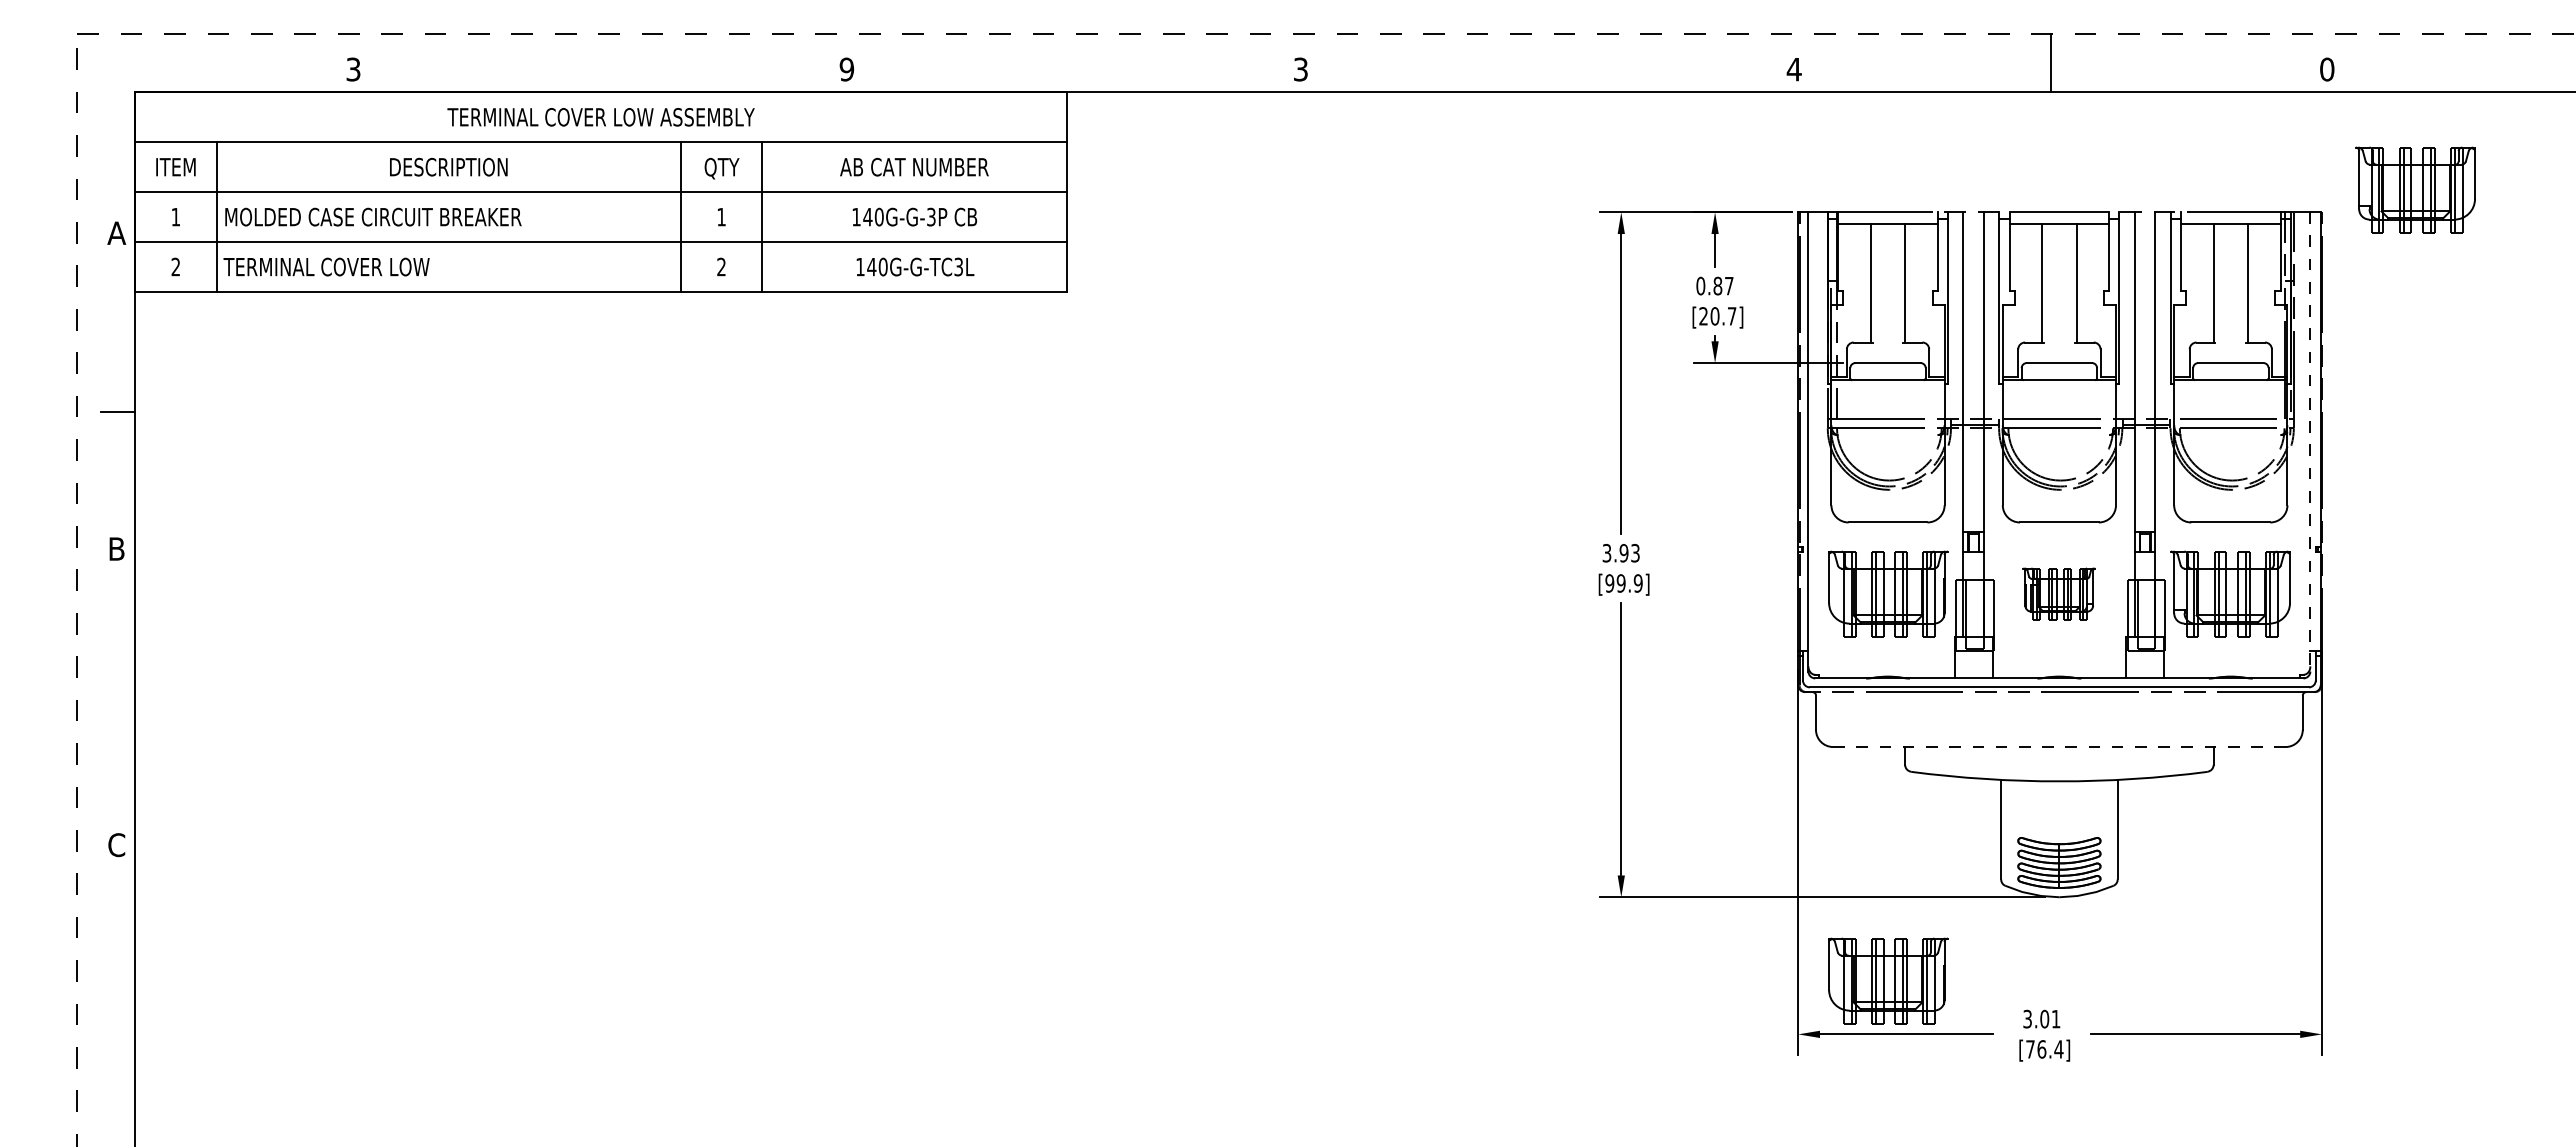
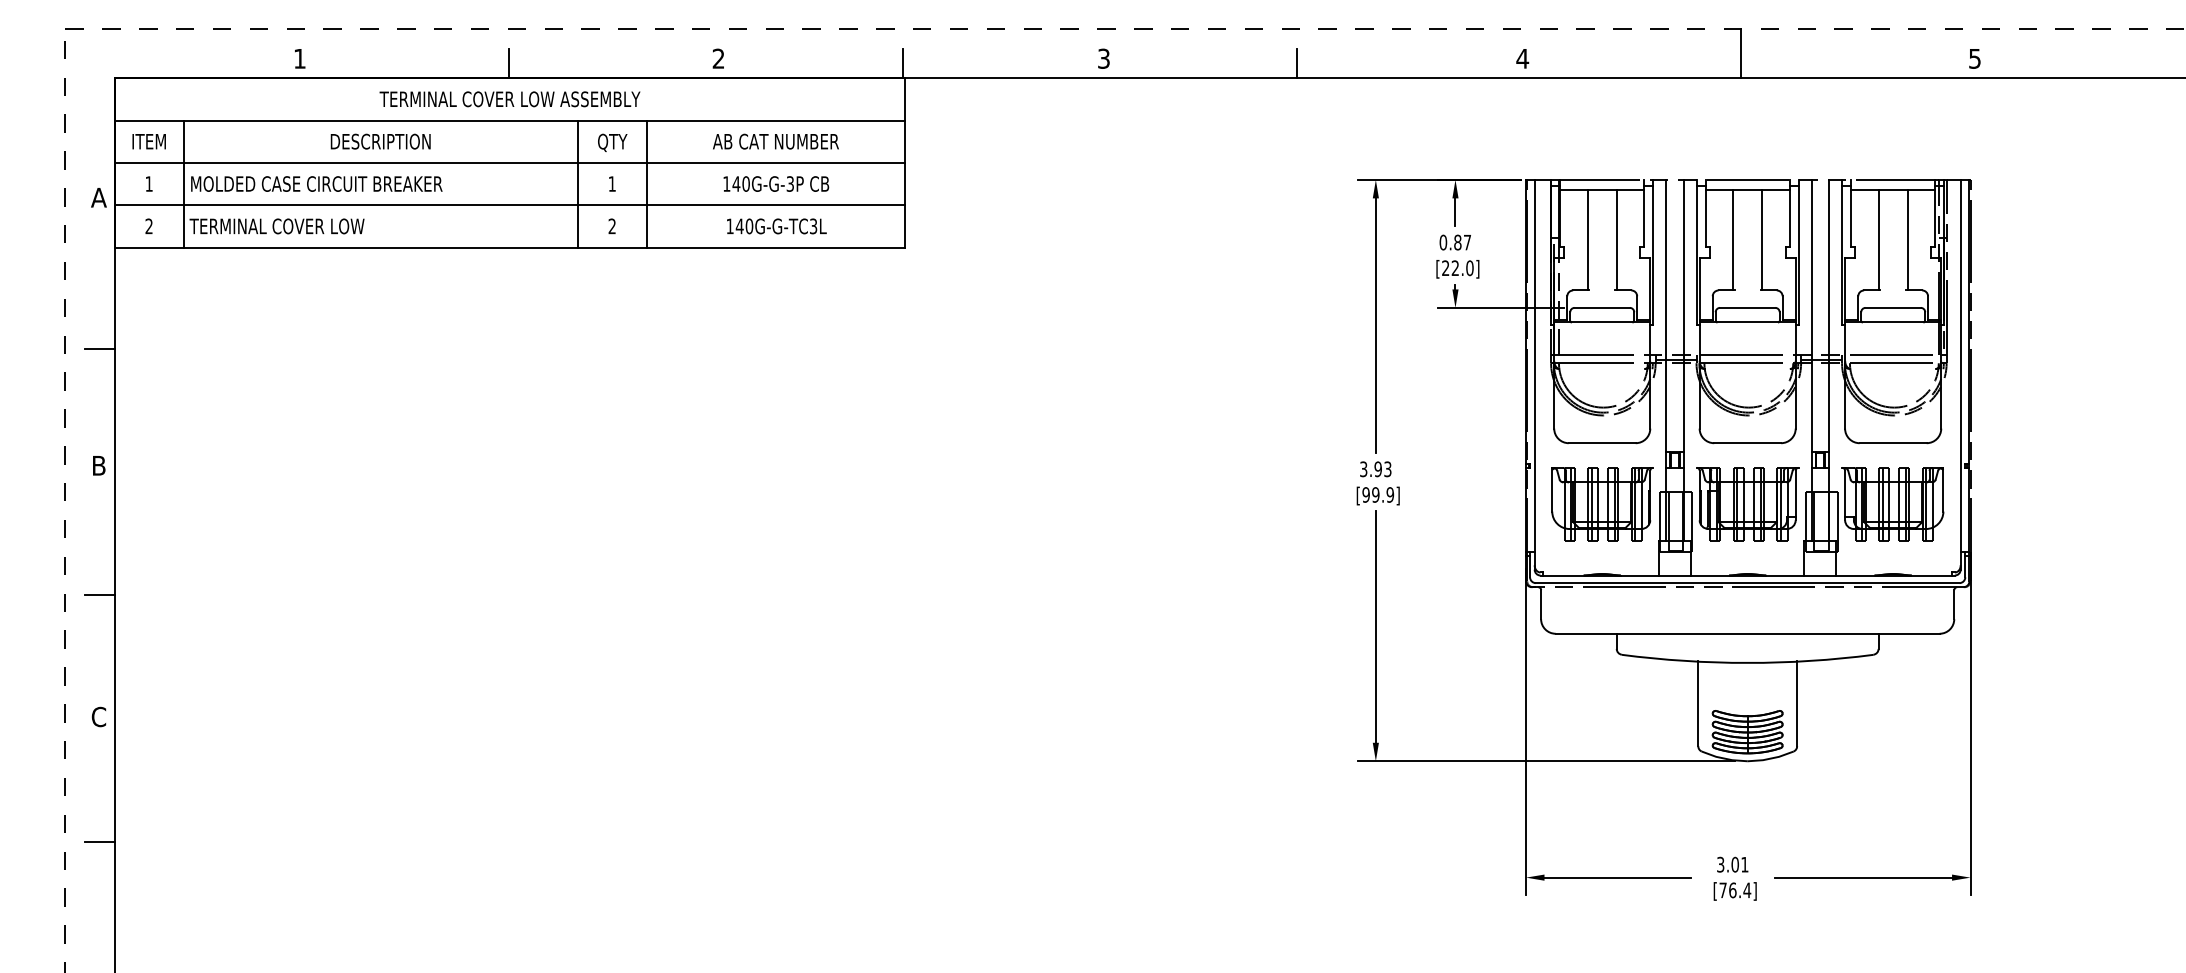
text: (353, 69) -> (299, 58), 3 -> 1
text: (846, 69) -> (718, 58), 9 -> 2
text: (2327, 69) -> (1975, 58), 0 -> 5
line: (599, 74) -> (508, 62), added
line: (1064, 74) -> (903, 62), added
line: (1528, 74) -> (1297, 62), added
part: (2415, 189) -> (2049, 160), removed
text: (1723, 316) -> (1462, 268), [20.7] -> [22.0]
line: (2310, 441) -> (1960, 374), dashed -> solid
part: (2058, 593) -> (1746, 503), size x1.67
line: (117, 701) -> (99, 595), added
line: (2059, 747) -> (1747, 634), dashed -> solid
part: (1888, 980) -> (1602, 831), removed
line: (117, 992) -> (99, 842), added

